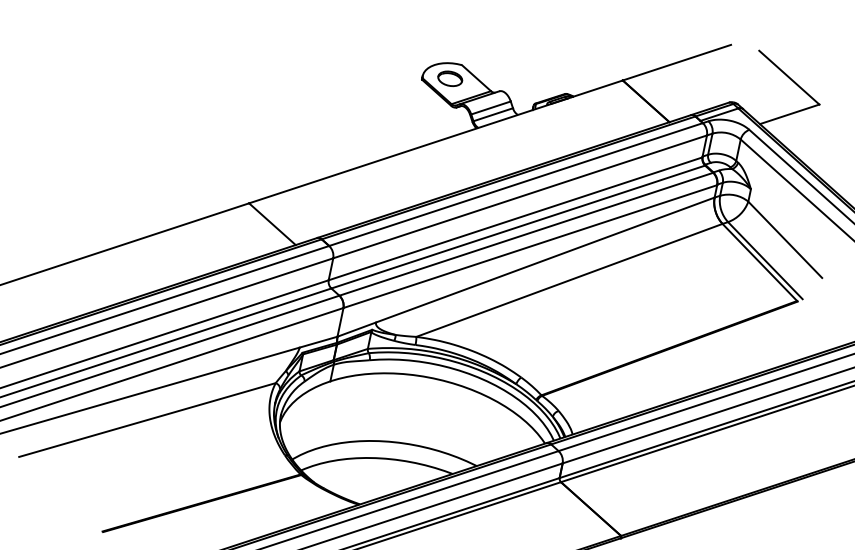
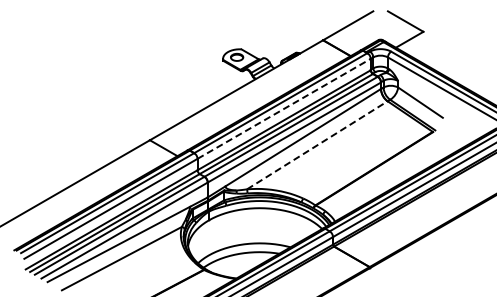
line: (520, 196) -> (284, 108), solid -> dashed
line: (569, 280) -> (317, 145), solid -> dashed

